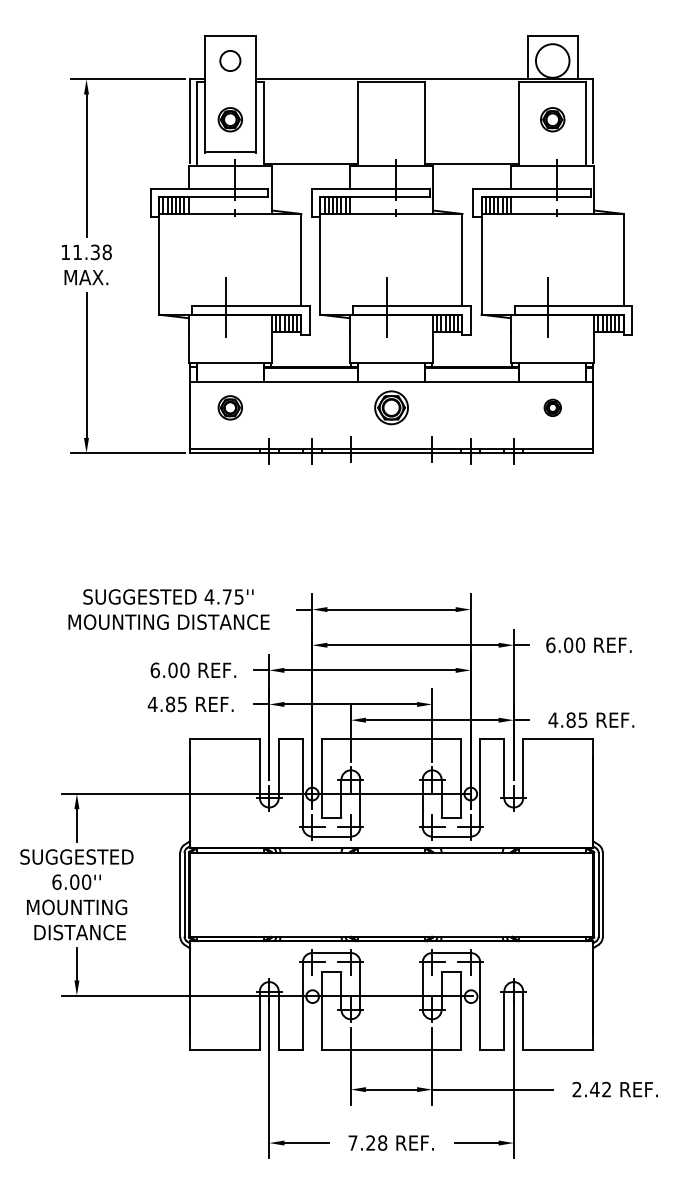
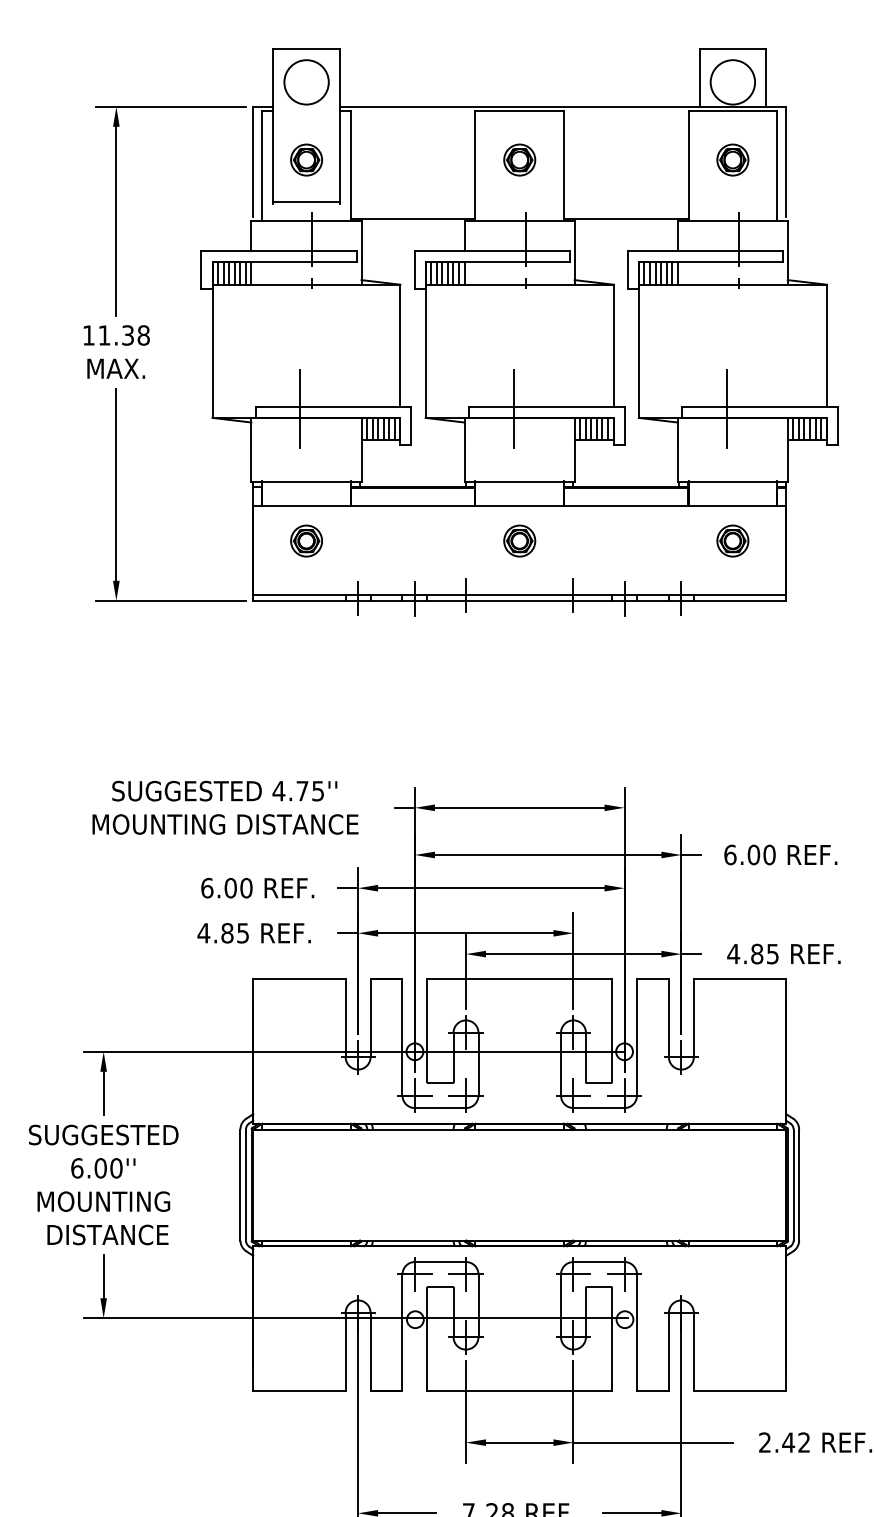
circle: (230, 60) -> (306, 81), size x1.67
part: (391, 119) -> (519, 159), added
part: (391, 407) -> (519, 540), size x0.71
part: (552, 407) -> (732, 540), size x1.43

